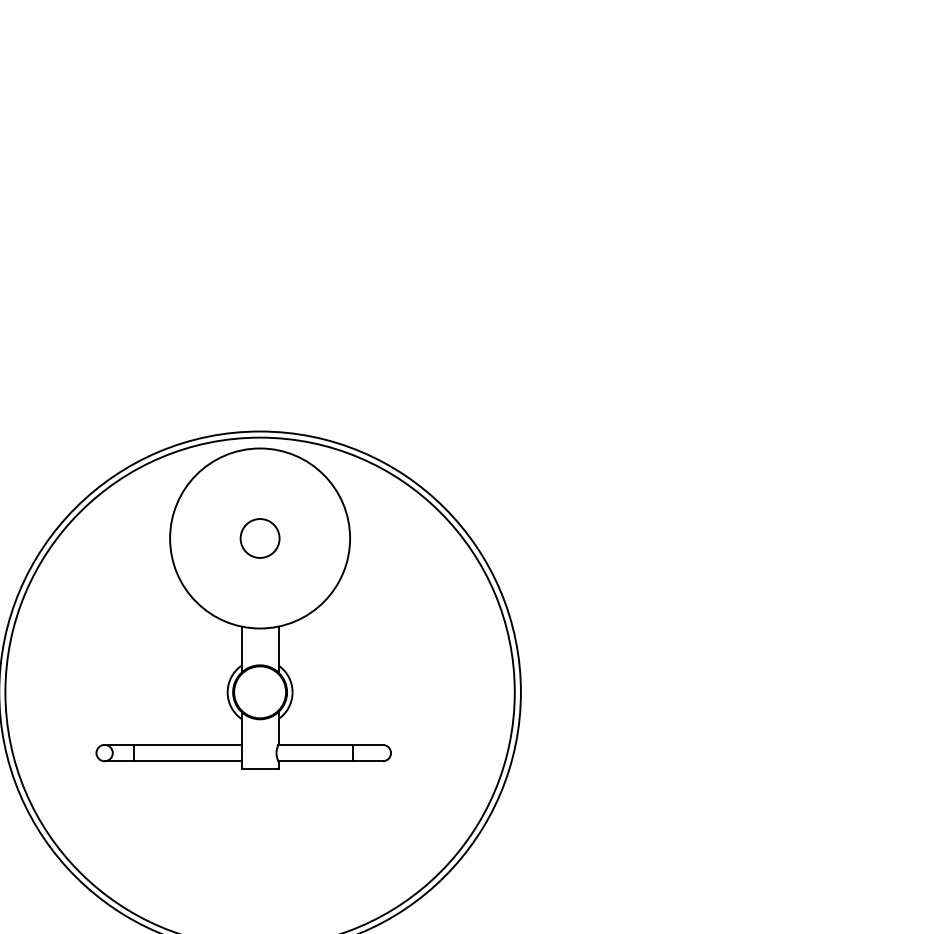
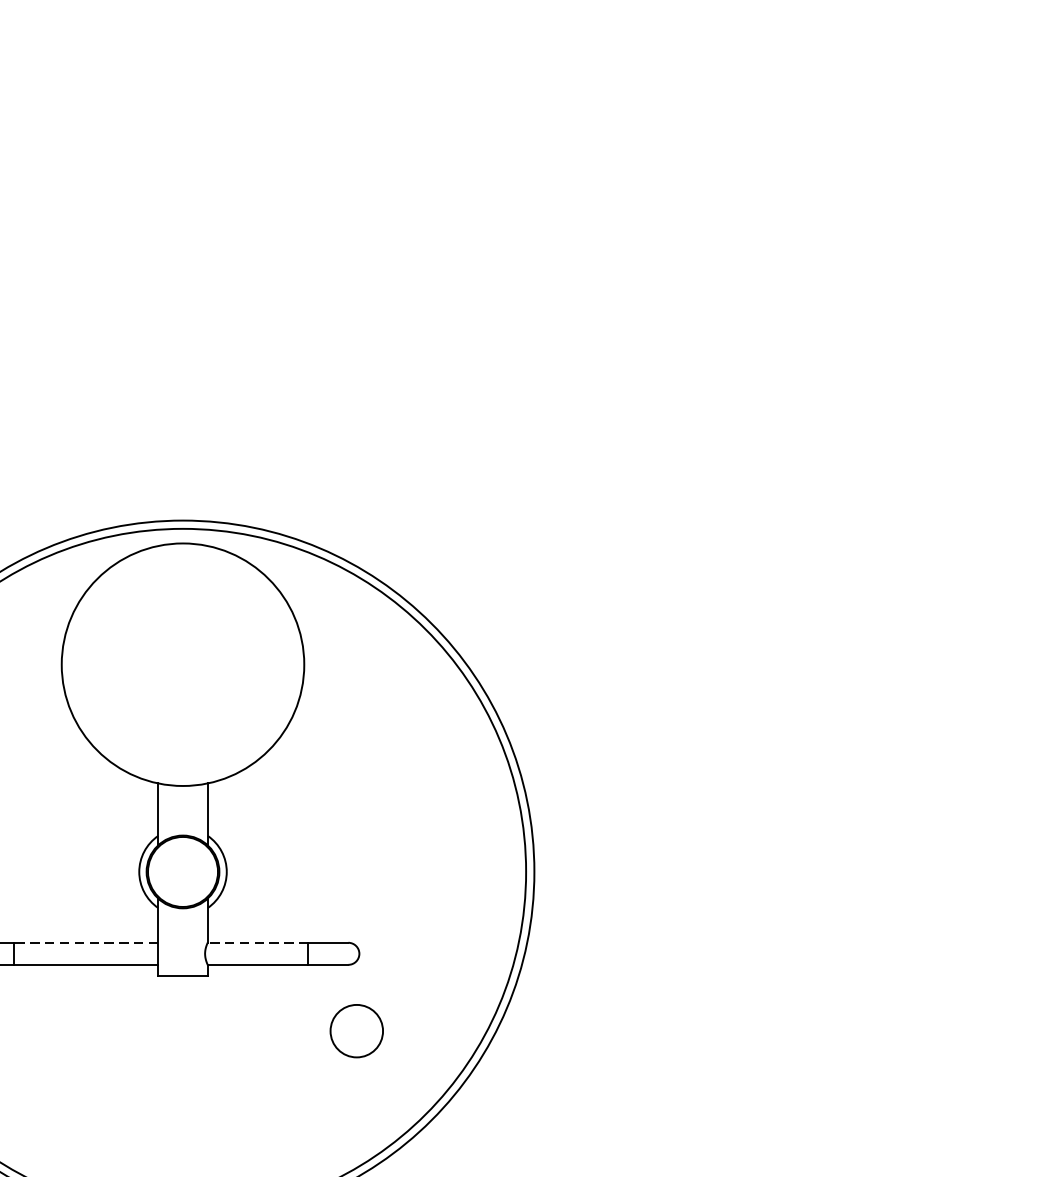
circle: (259, 538) -> (355, 1031), moved
line: (188, 744) -> (86, 942), solid -> dashed
line: (315, 744) -> (257, 942), solid -> dashed

